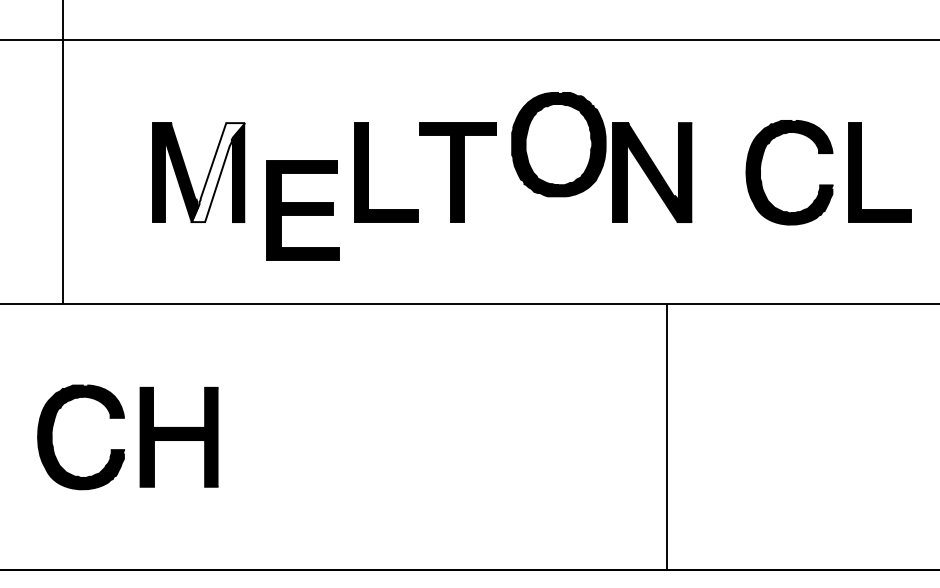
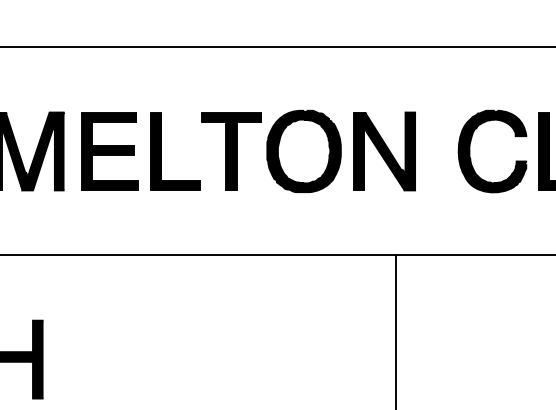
part: (558, 144) -> (303, 151), moved
fill: (218, 172) -> (43, 151), added
part: (302, 210) -> (109, 151), moved

